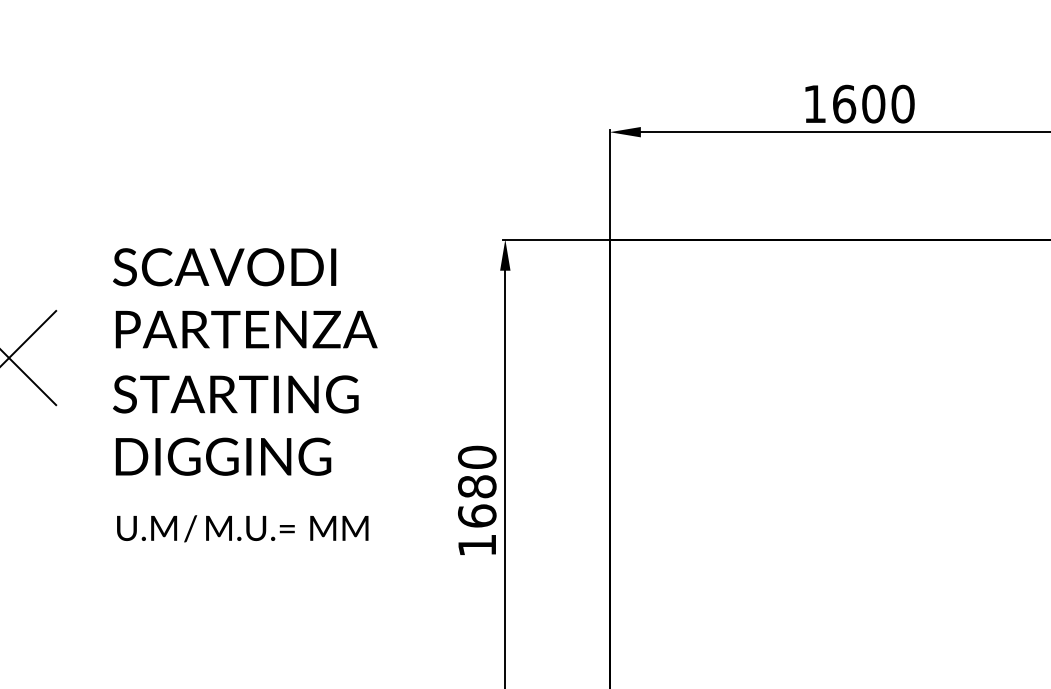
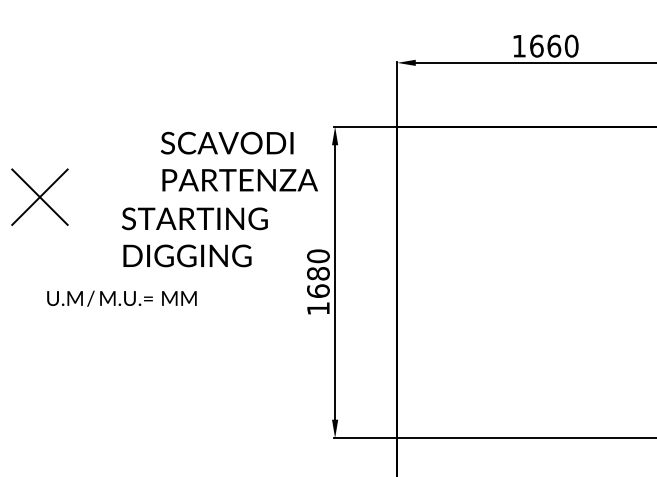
text: (874, 102) -> (554, 45), 1600 -> 1660
text: (243, 298) -> (238, 161), moved
text: (235, 425) -> (194, 237), moved
text: (241, 528) -> (121, 298), moved

